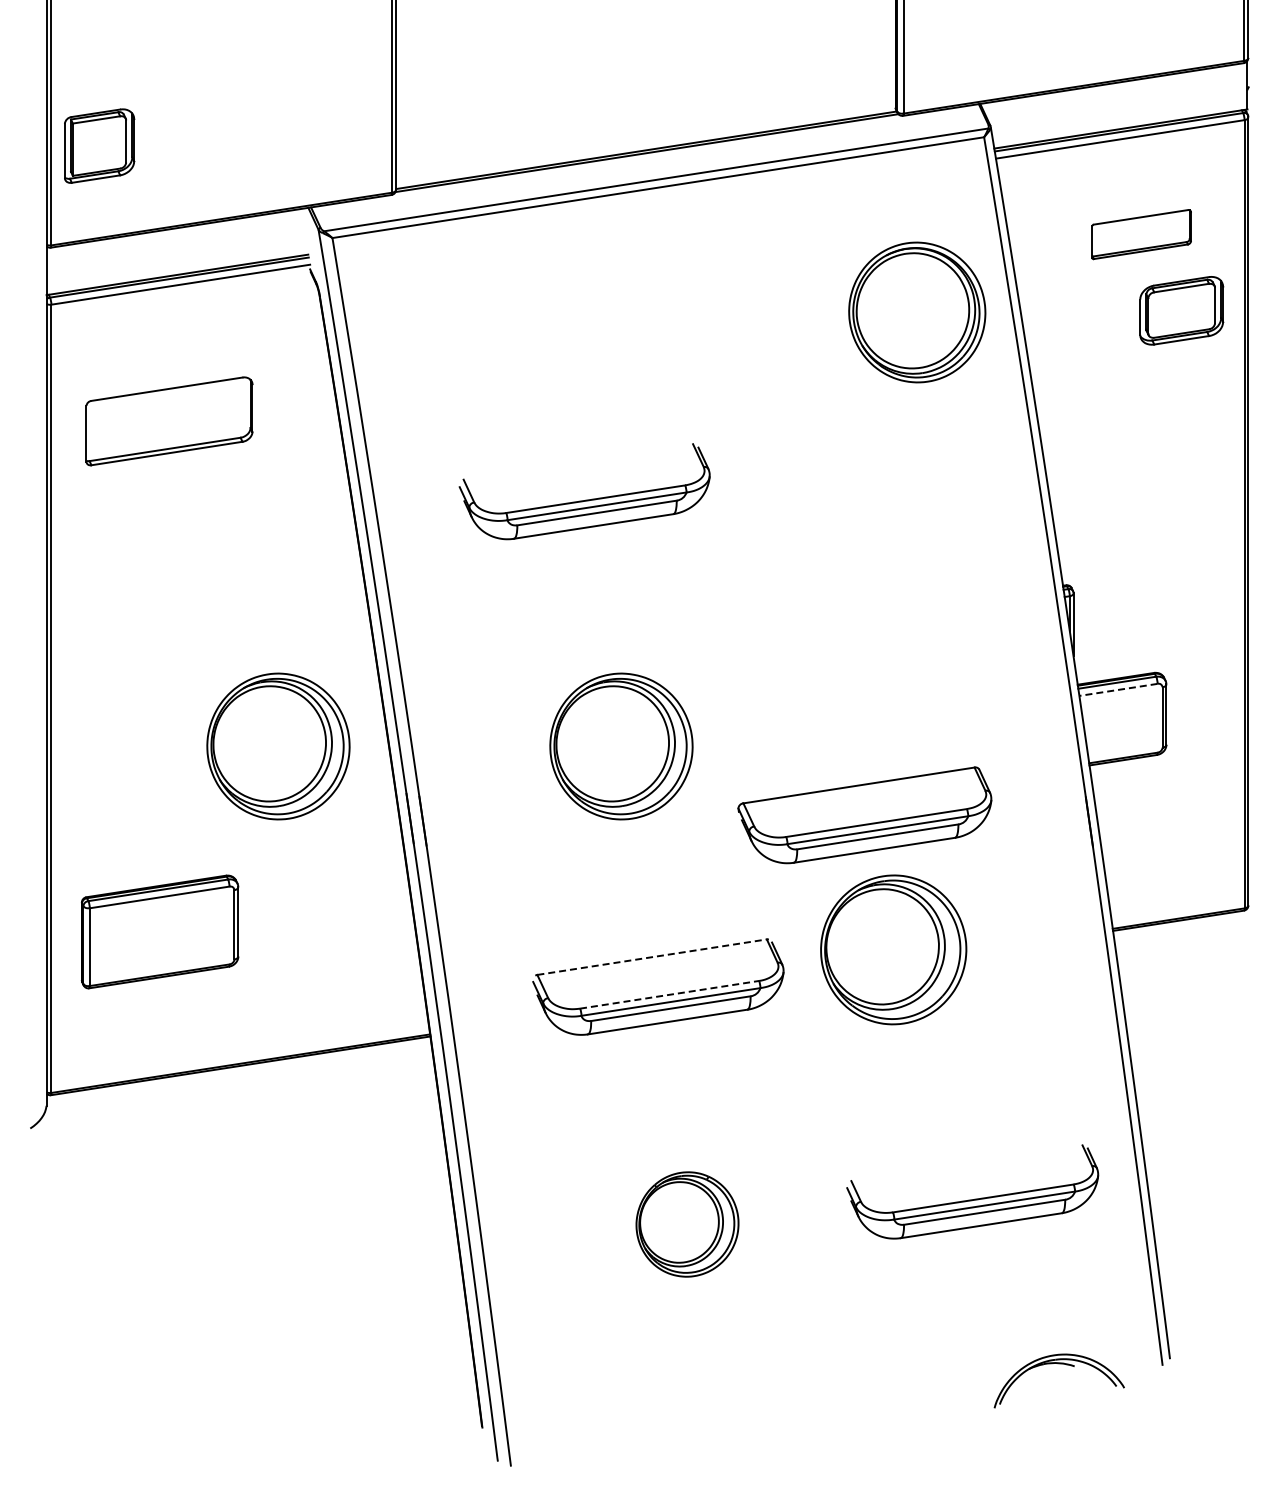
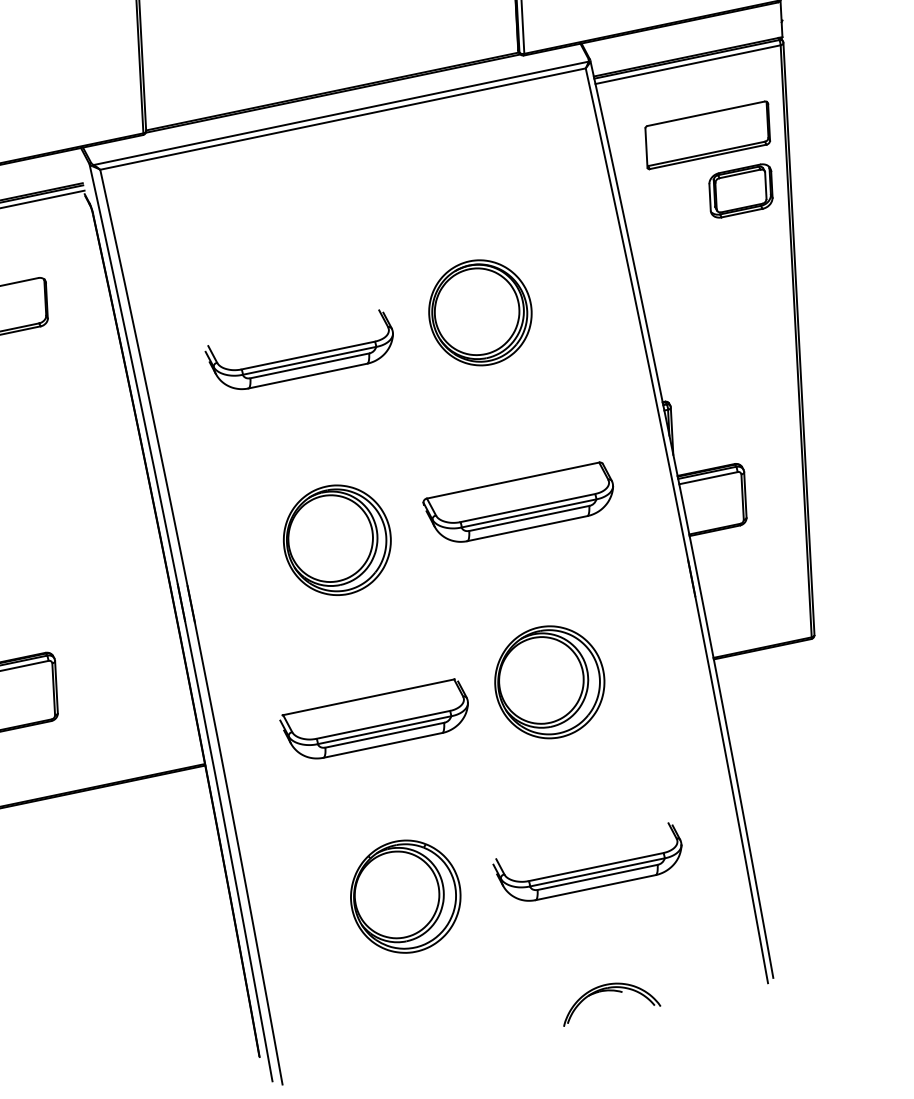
part: (1141, 234) -> (707, 135), size x1.67
part: (917, 312) -> (480, 312), moved
line: (1118, 689) -> (708, 477), dashed -> solid
part: (278, 746) -> (79, 553), removed
part: (864, 815) -> (518, 502), moved
line: (652, 957) -> (368, 697), dashed -> solid
line: (669, 994) -> (383, 724), dashed -> solid
part: (974, 1198) -> (589, 867), moved
part: (687, 1224) -> (405, 896), size x1.43
part: (1058, 1364) -> (610, 991), moved

